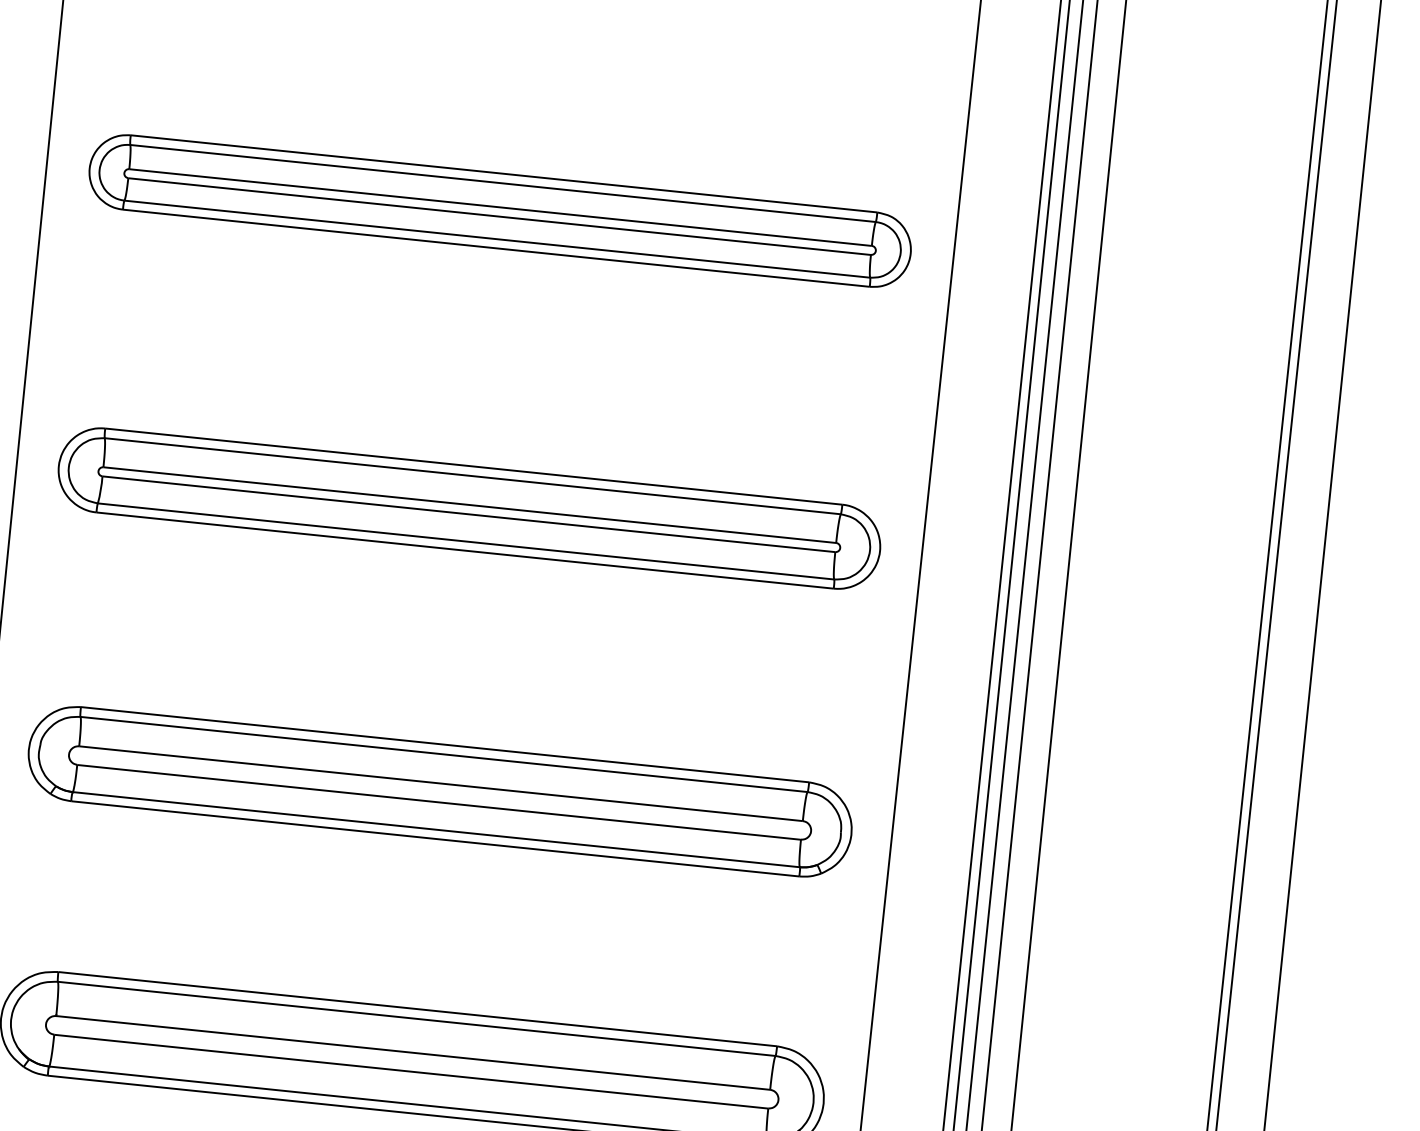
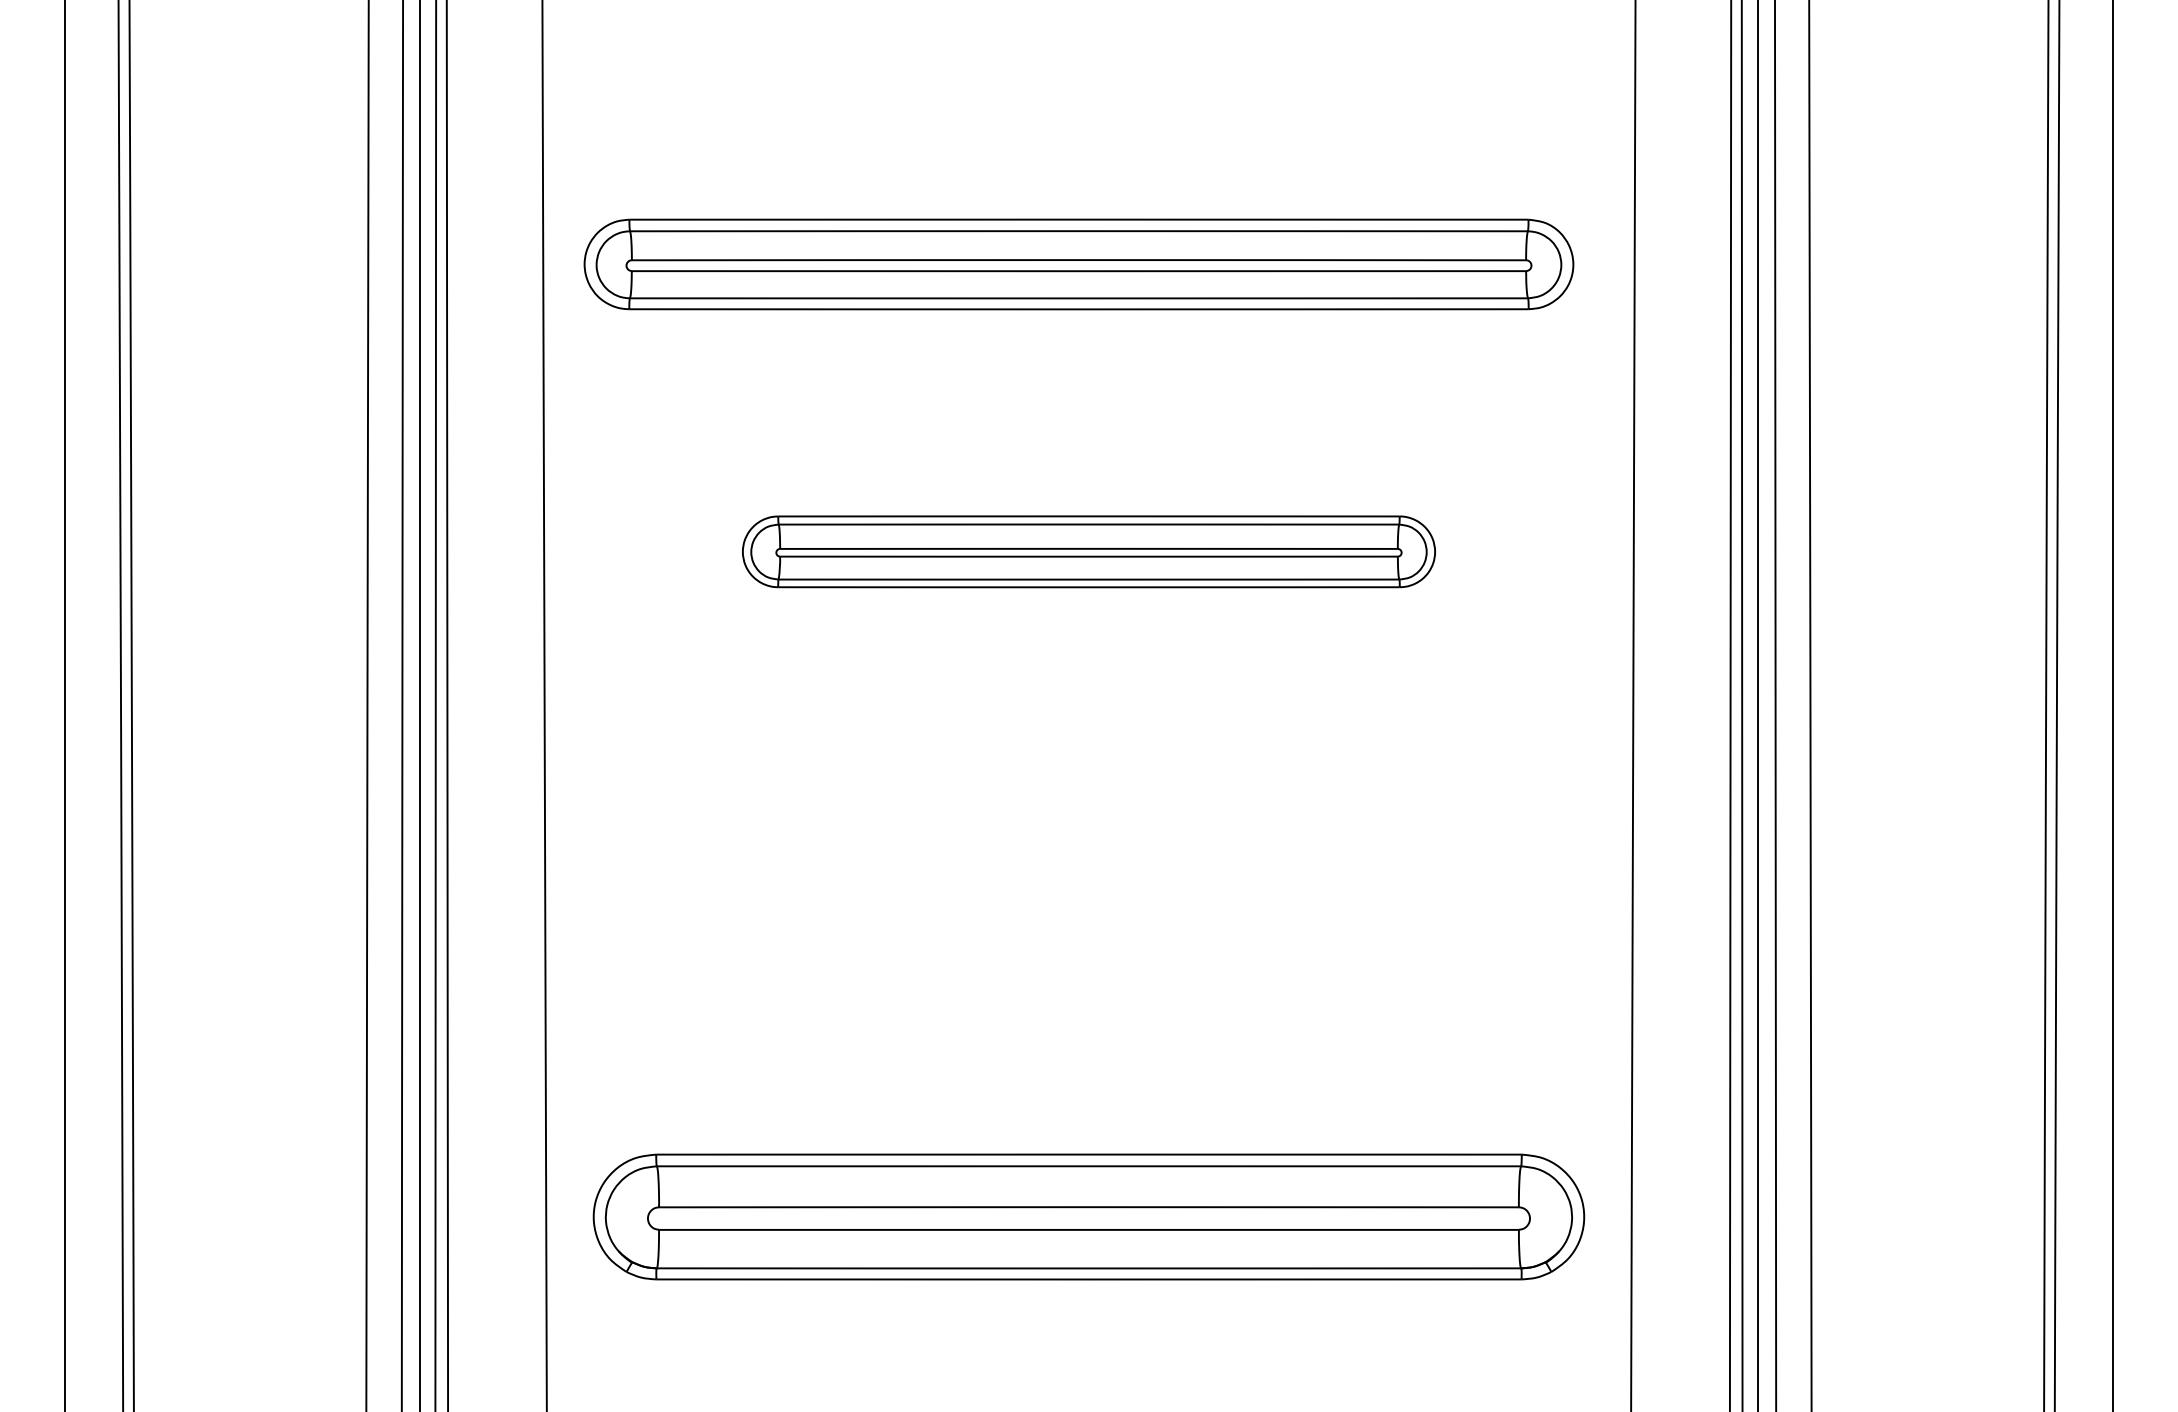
part: (499, 211) -> (1078, 264), moved
part: (469, 508) -> (1088, 551), size x0.7
part: (439, 791) -> (1088, 892), removed

